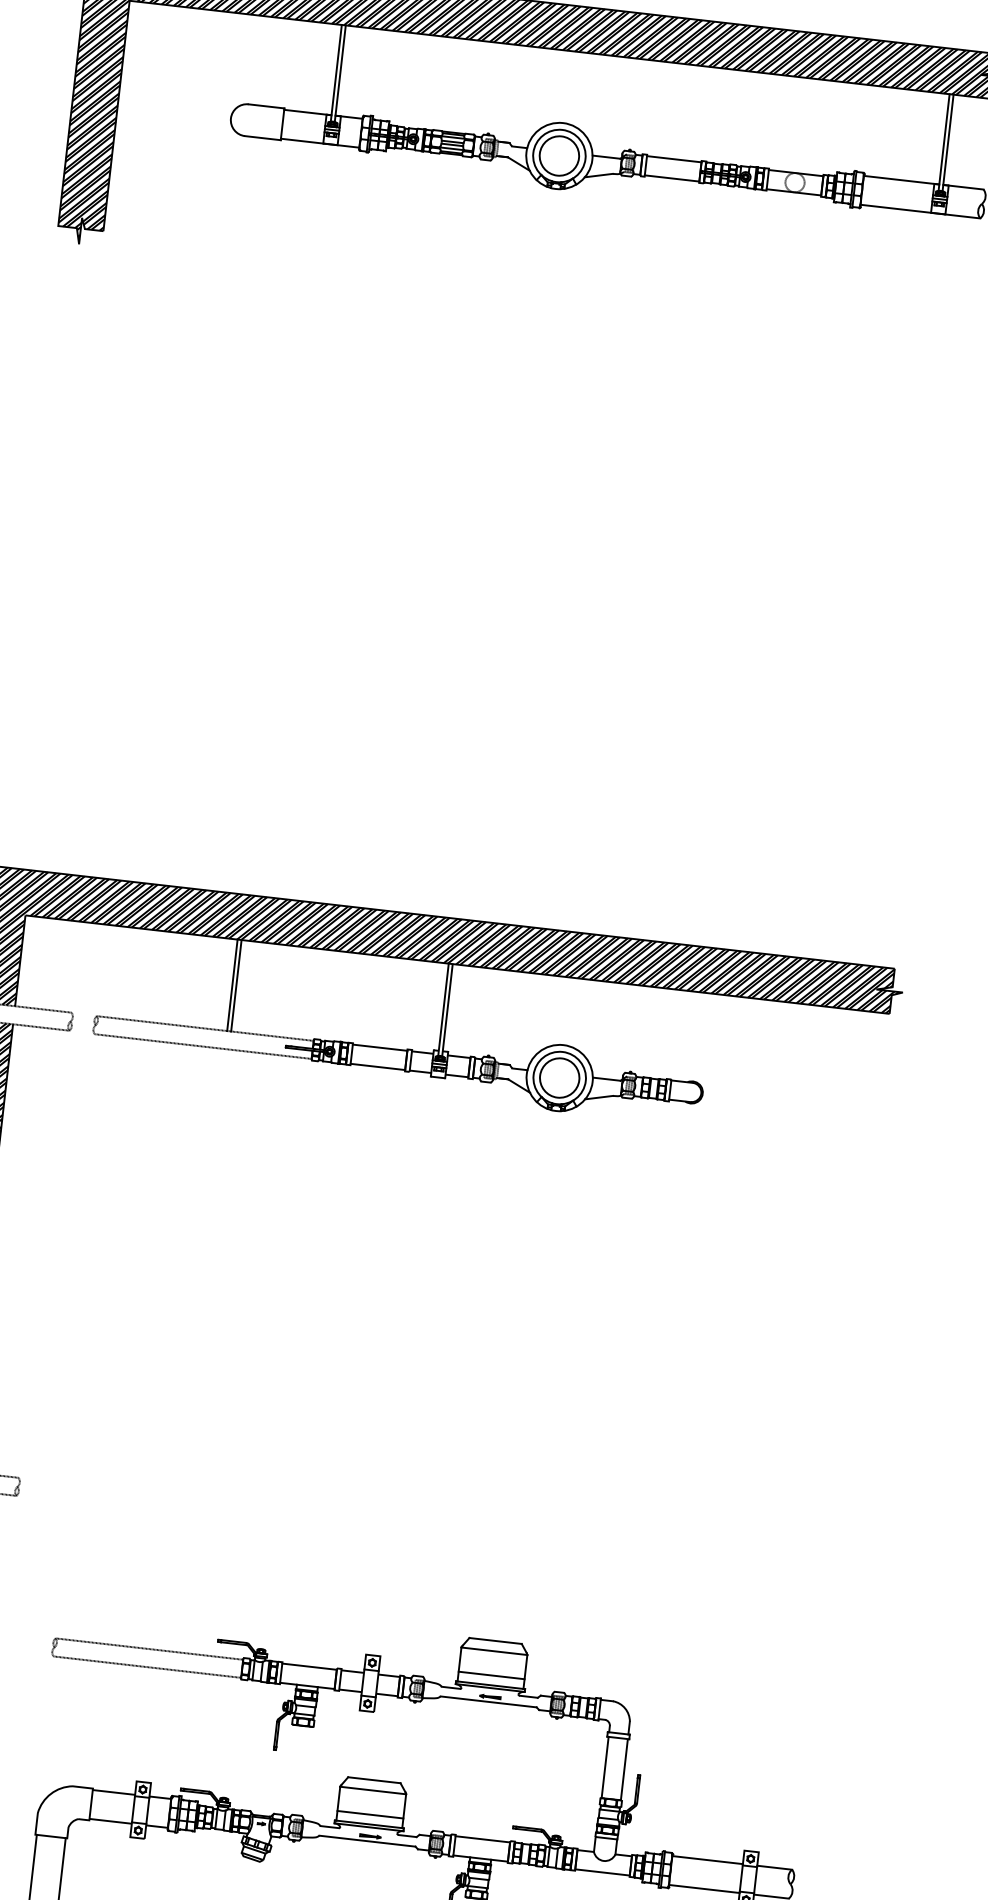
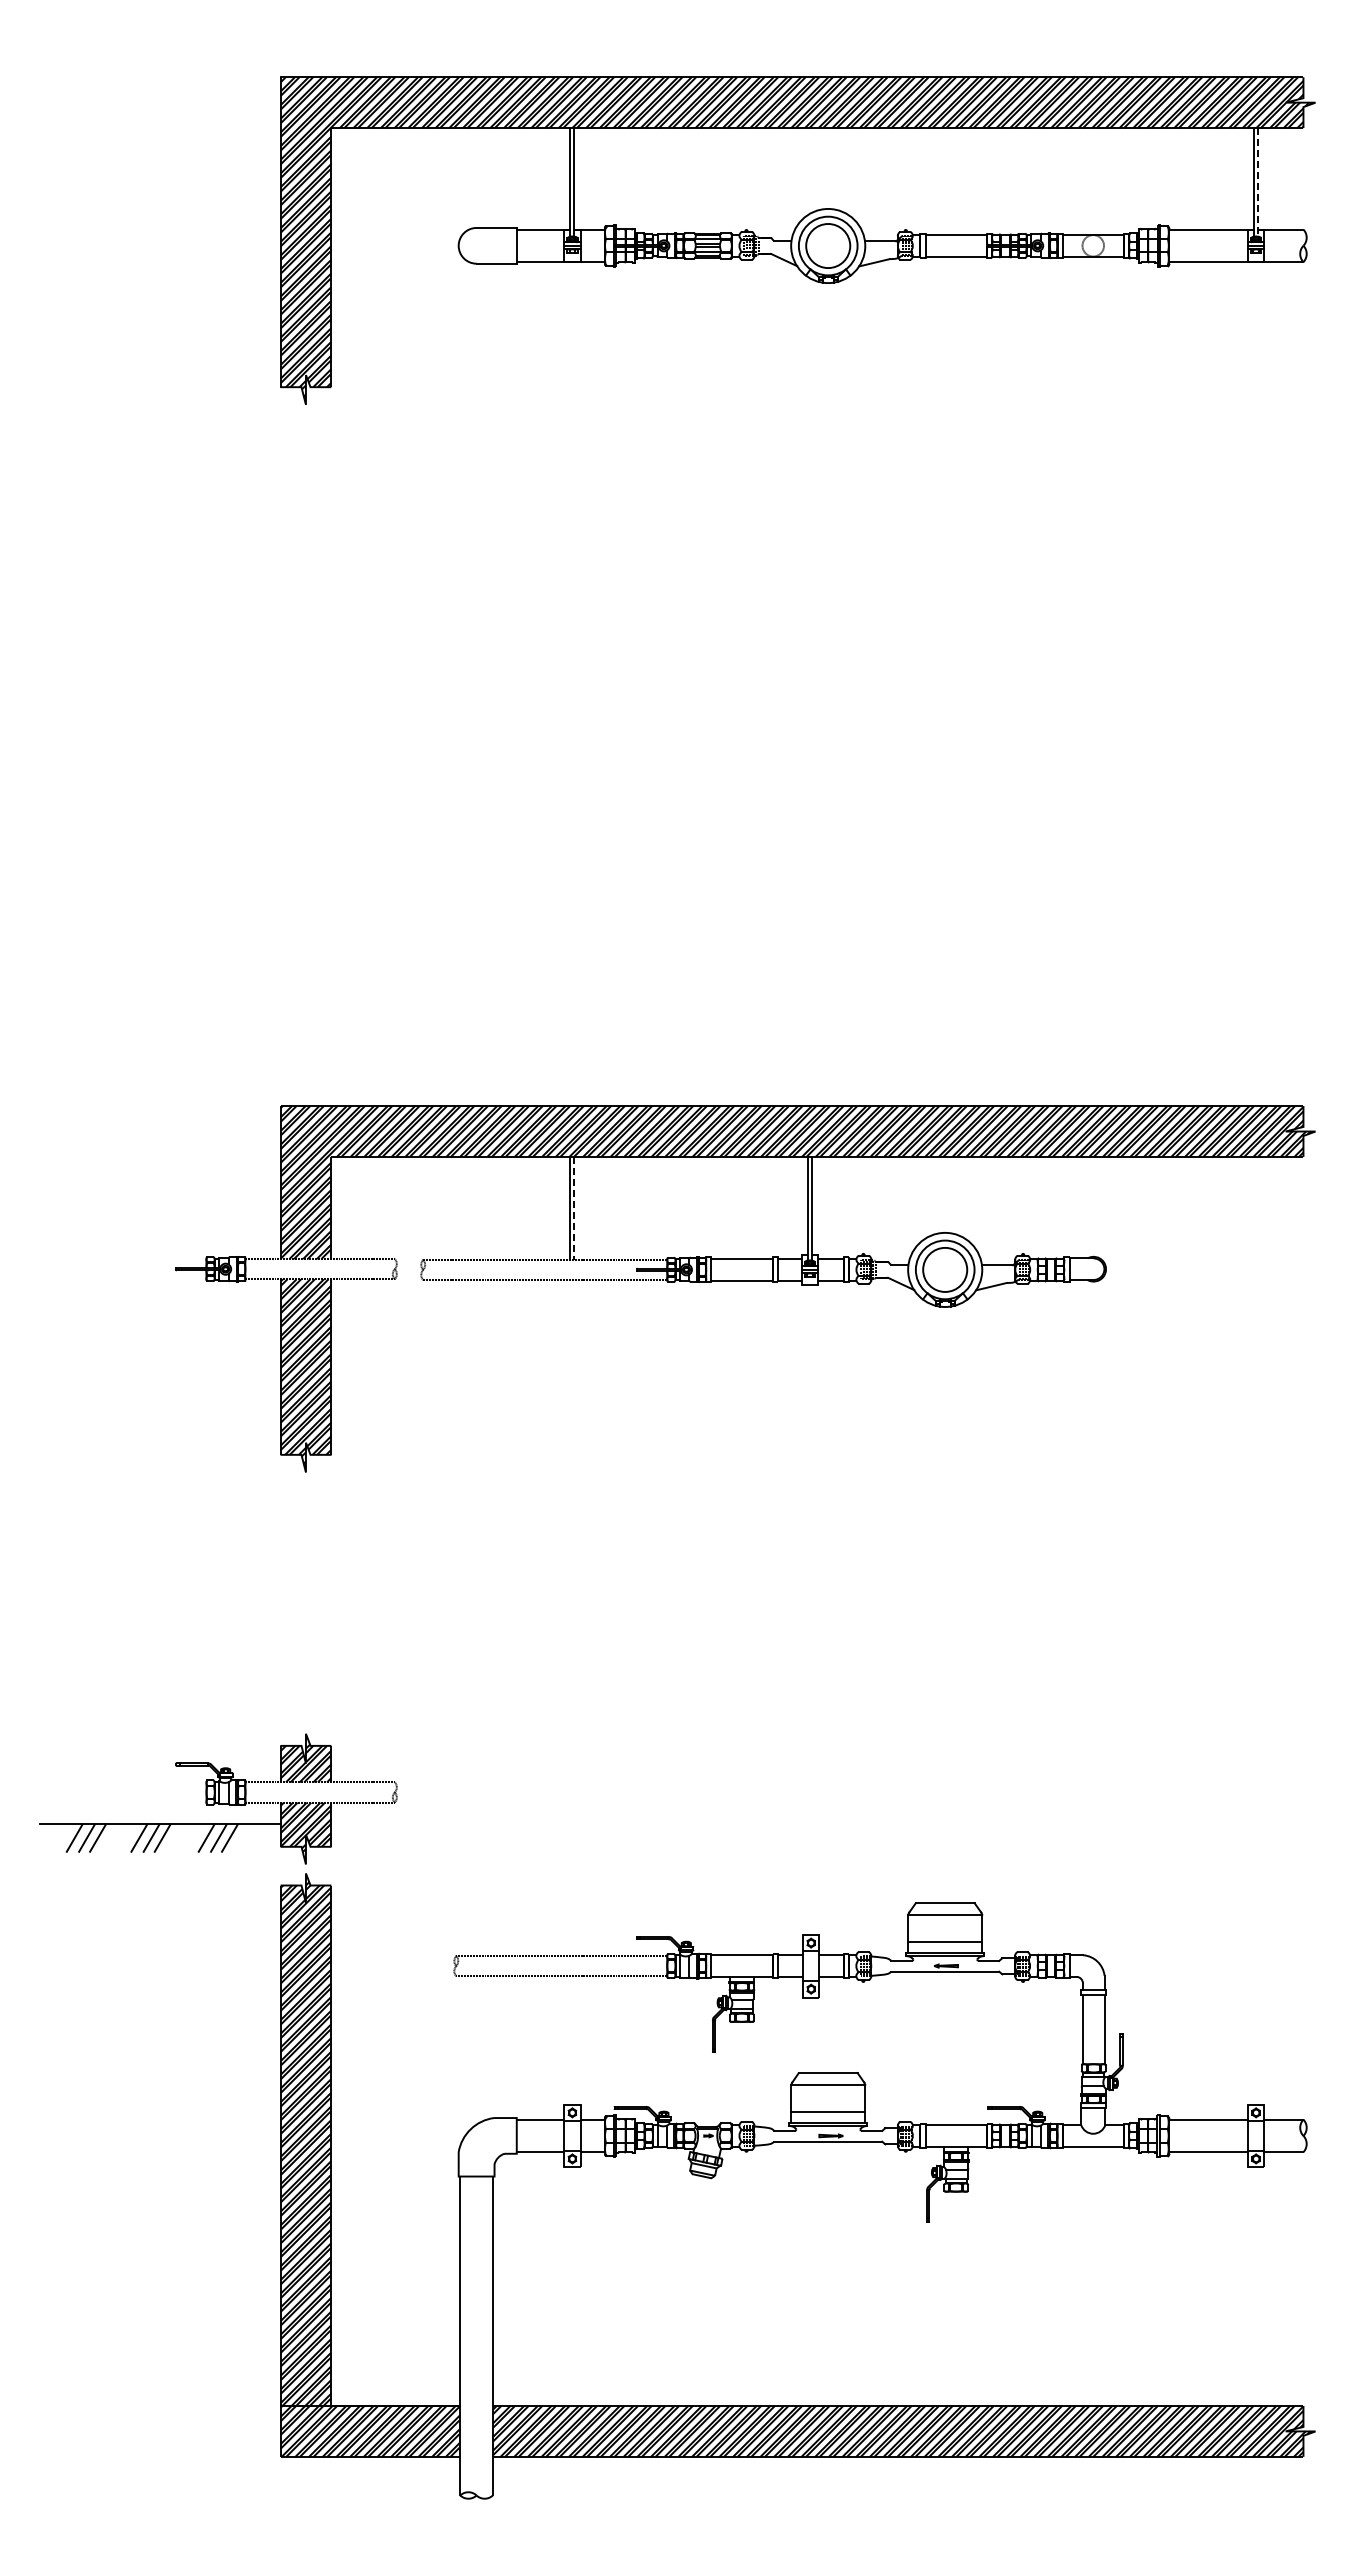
line: (948, 143) -> (1258, 182), solid -> dashed
line: (236, 985) -> (574, 1208), solid -> dashed

